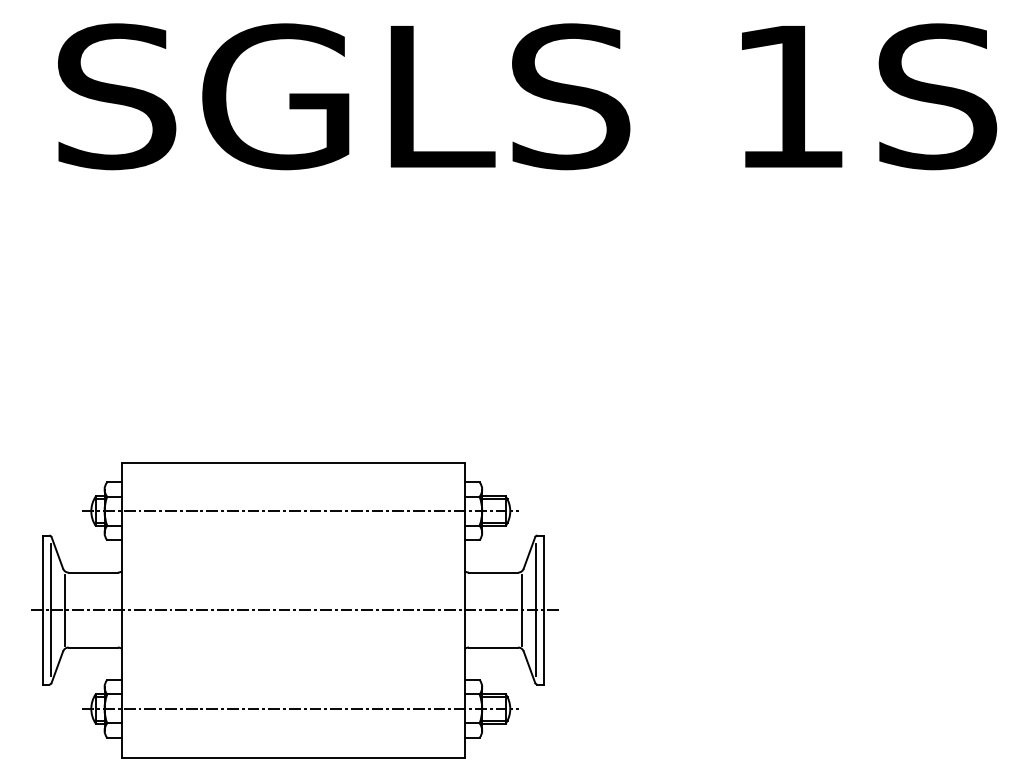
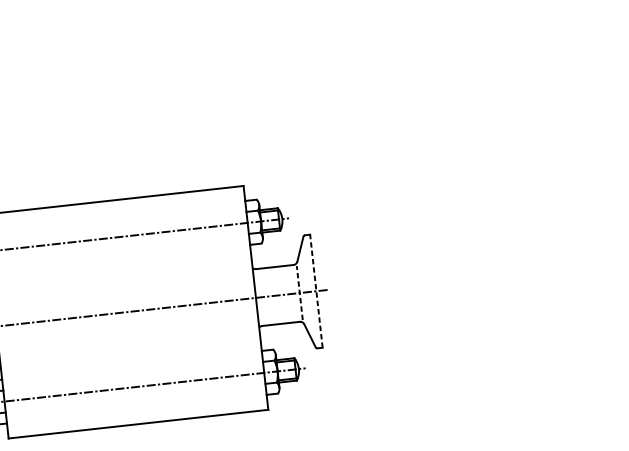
line: (535, 609) -> (309, 291), removed
line: (544, 609) -> (316, 290), solid -> dashed
line: (522, 610) -> (299, 293), solid -> dashed

